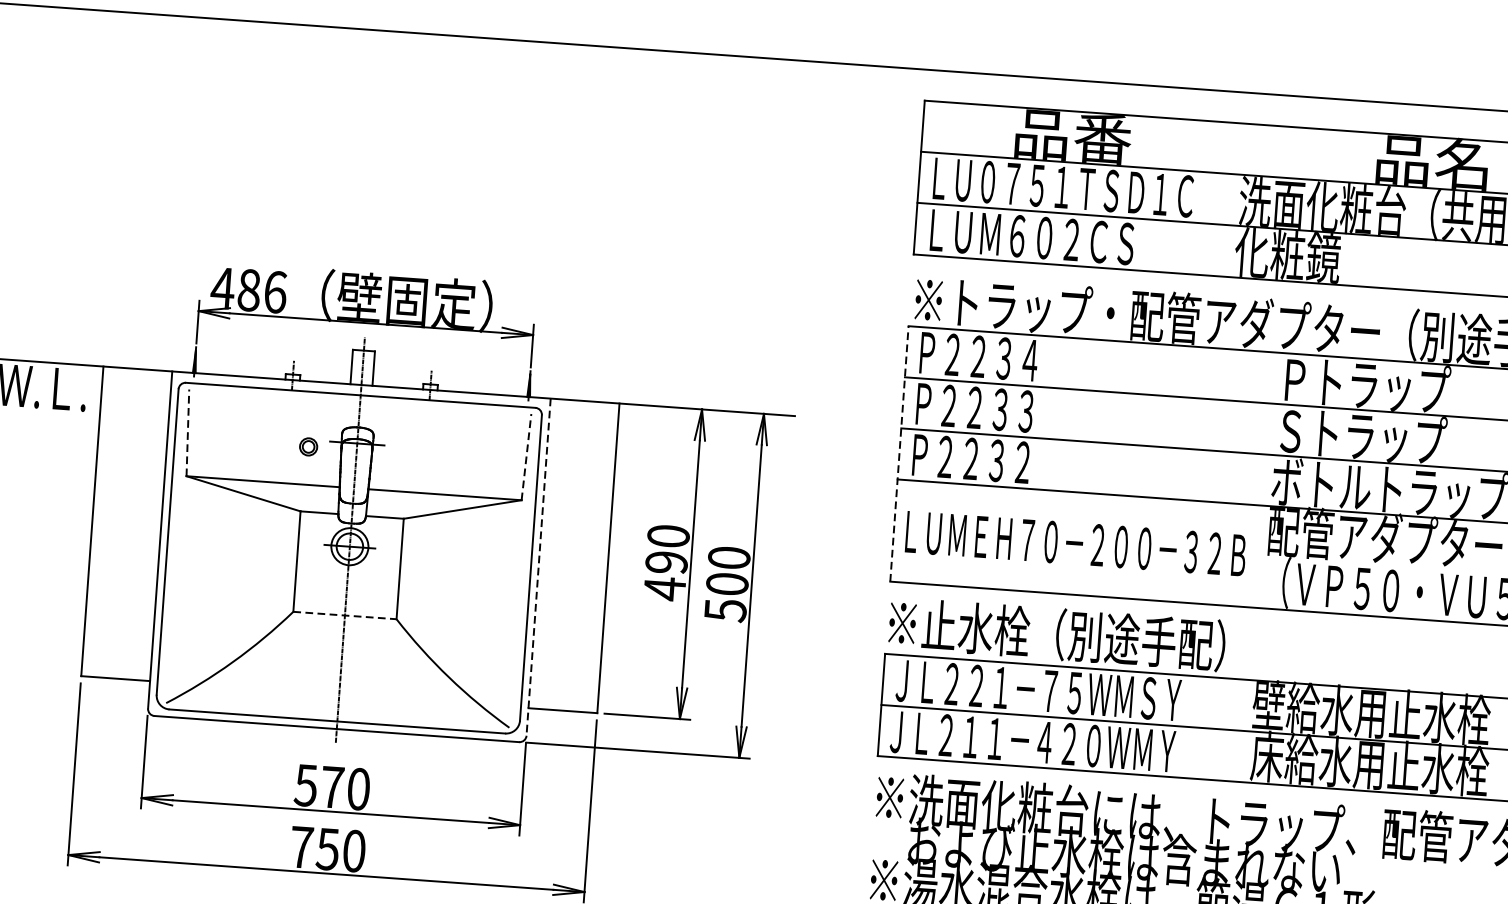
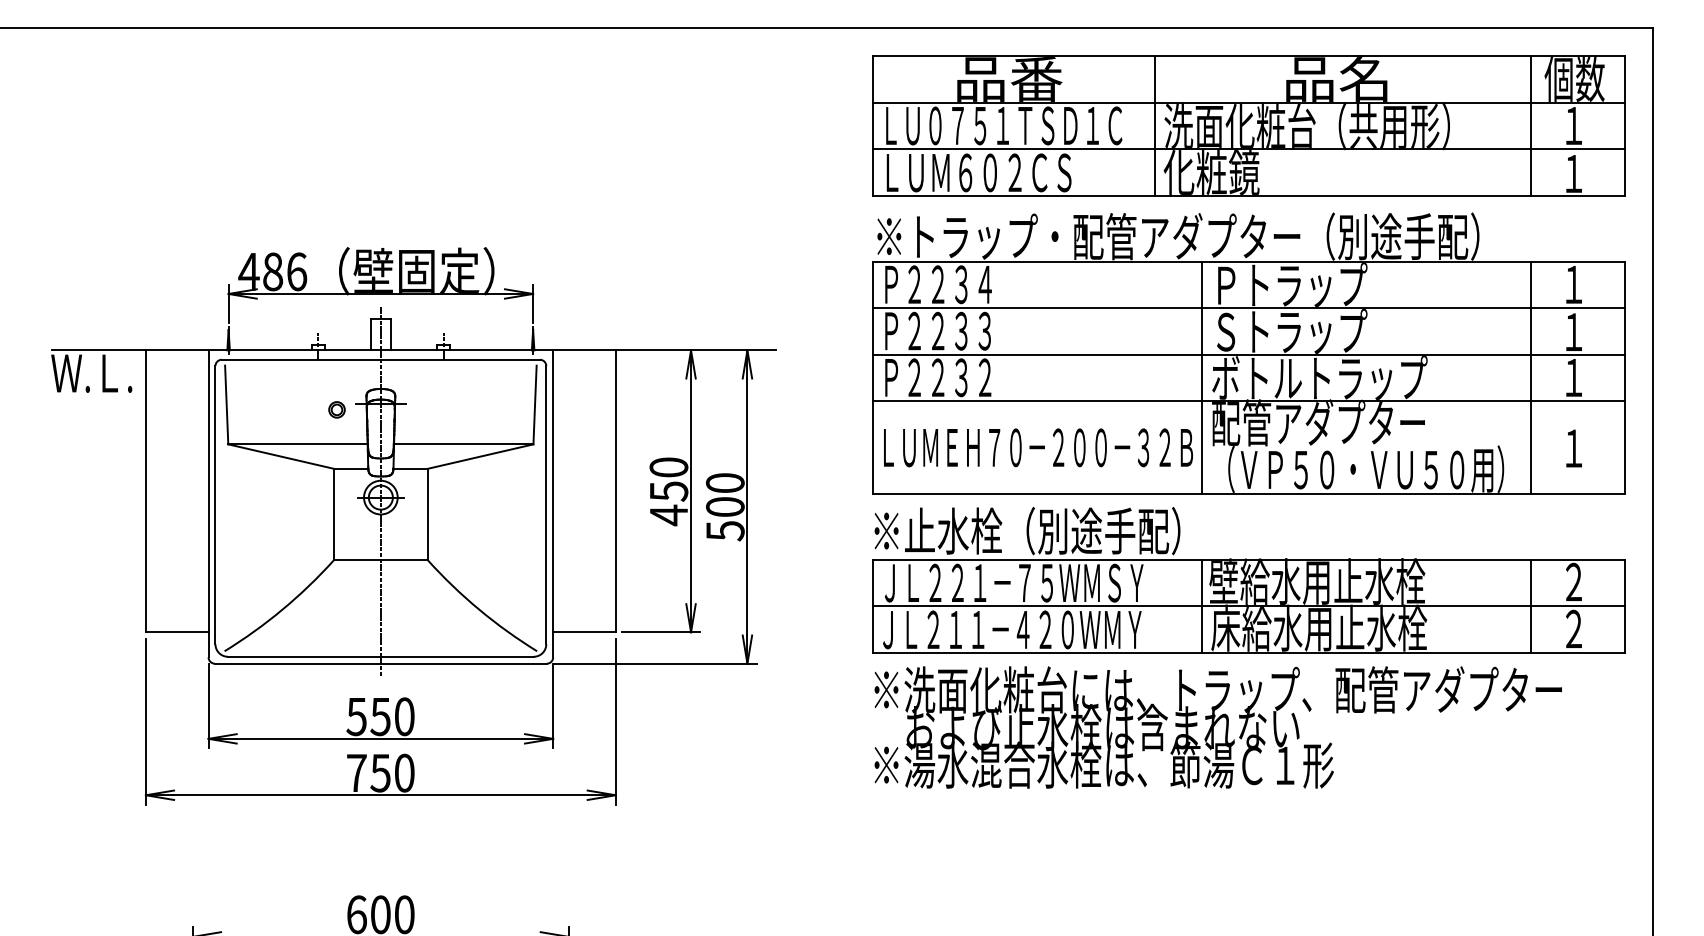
line: (1228, 200) -> (1154, 126), added
line: (187, 432) -> (226, 404), dashed -> solid
line: (899, 453) -> (872, 377), dashed -> solid
line: (527, 456) -> (535, 404), dashed -> solid
line: (1260, 479) -> (1201, 377), added
text: (666, 562) -> (668, 491), 490 -> 450
line: (538, 566) -> (553, 503), dashed -> solid
line: (344, 615) -> (380, 560), dashed -> solid
line: (1242, 730) -> (1201, 606), added
text: (332, 788) -> (380, 717), 570 -> 550

